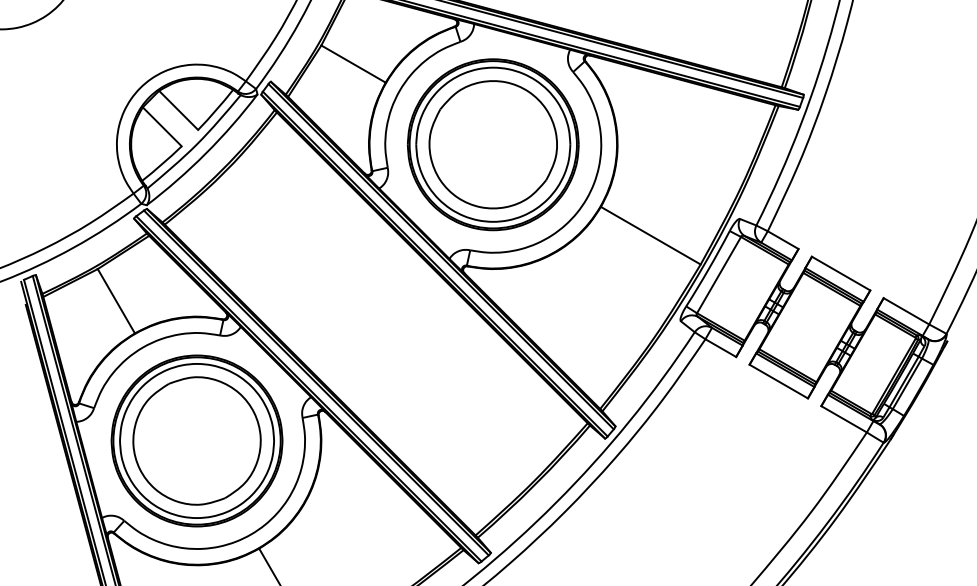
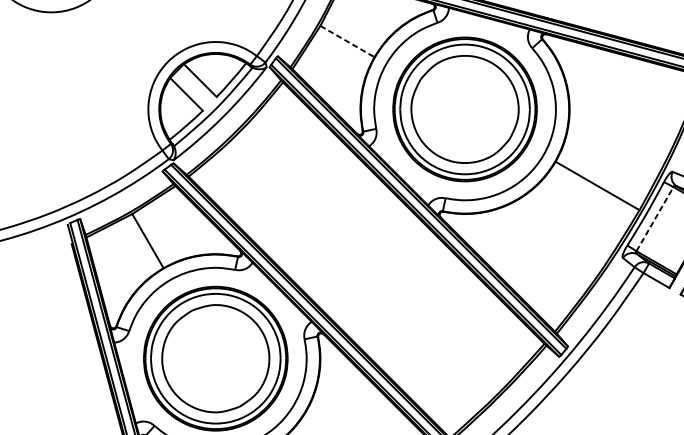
line: (353, 64) -> (347, 41), solid -> dashed
line: (719, 274) -> (655, 218), solid -> dashed

